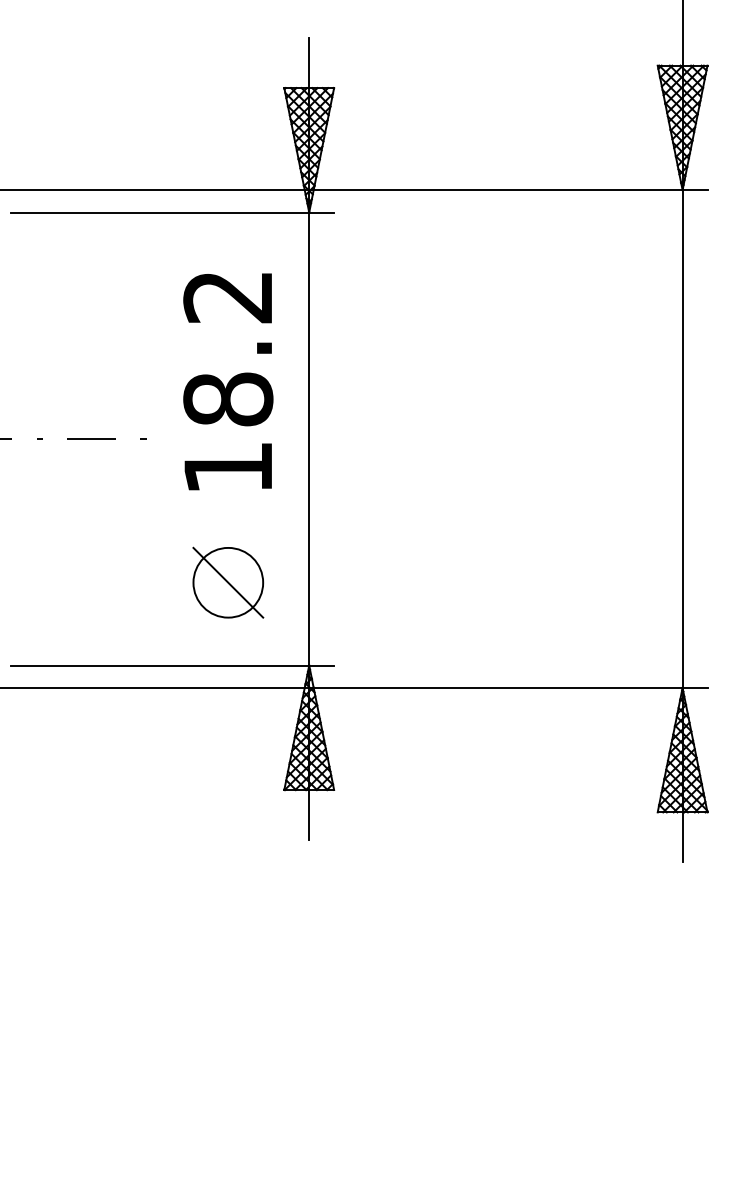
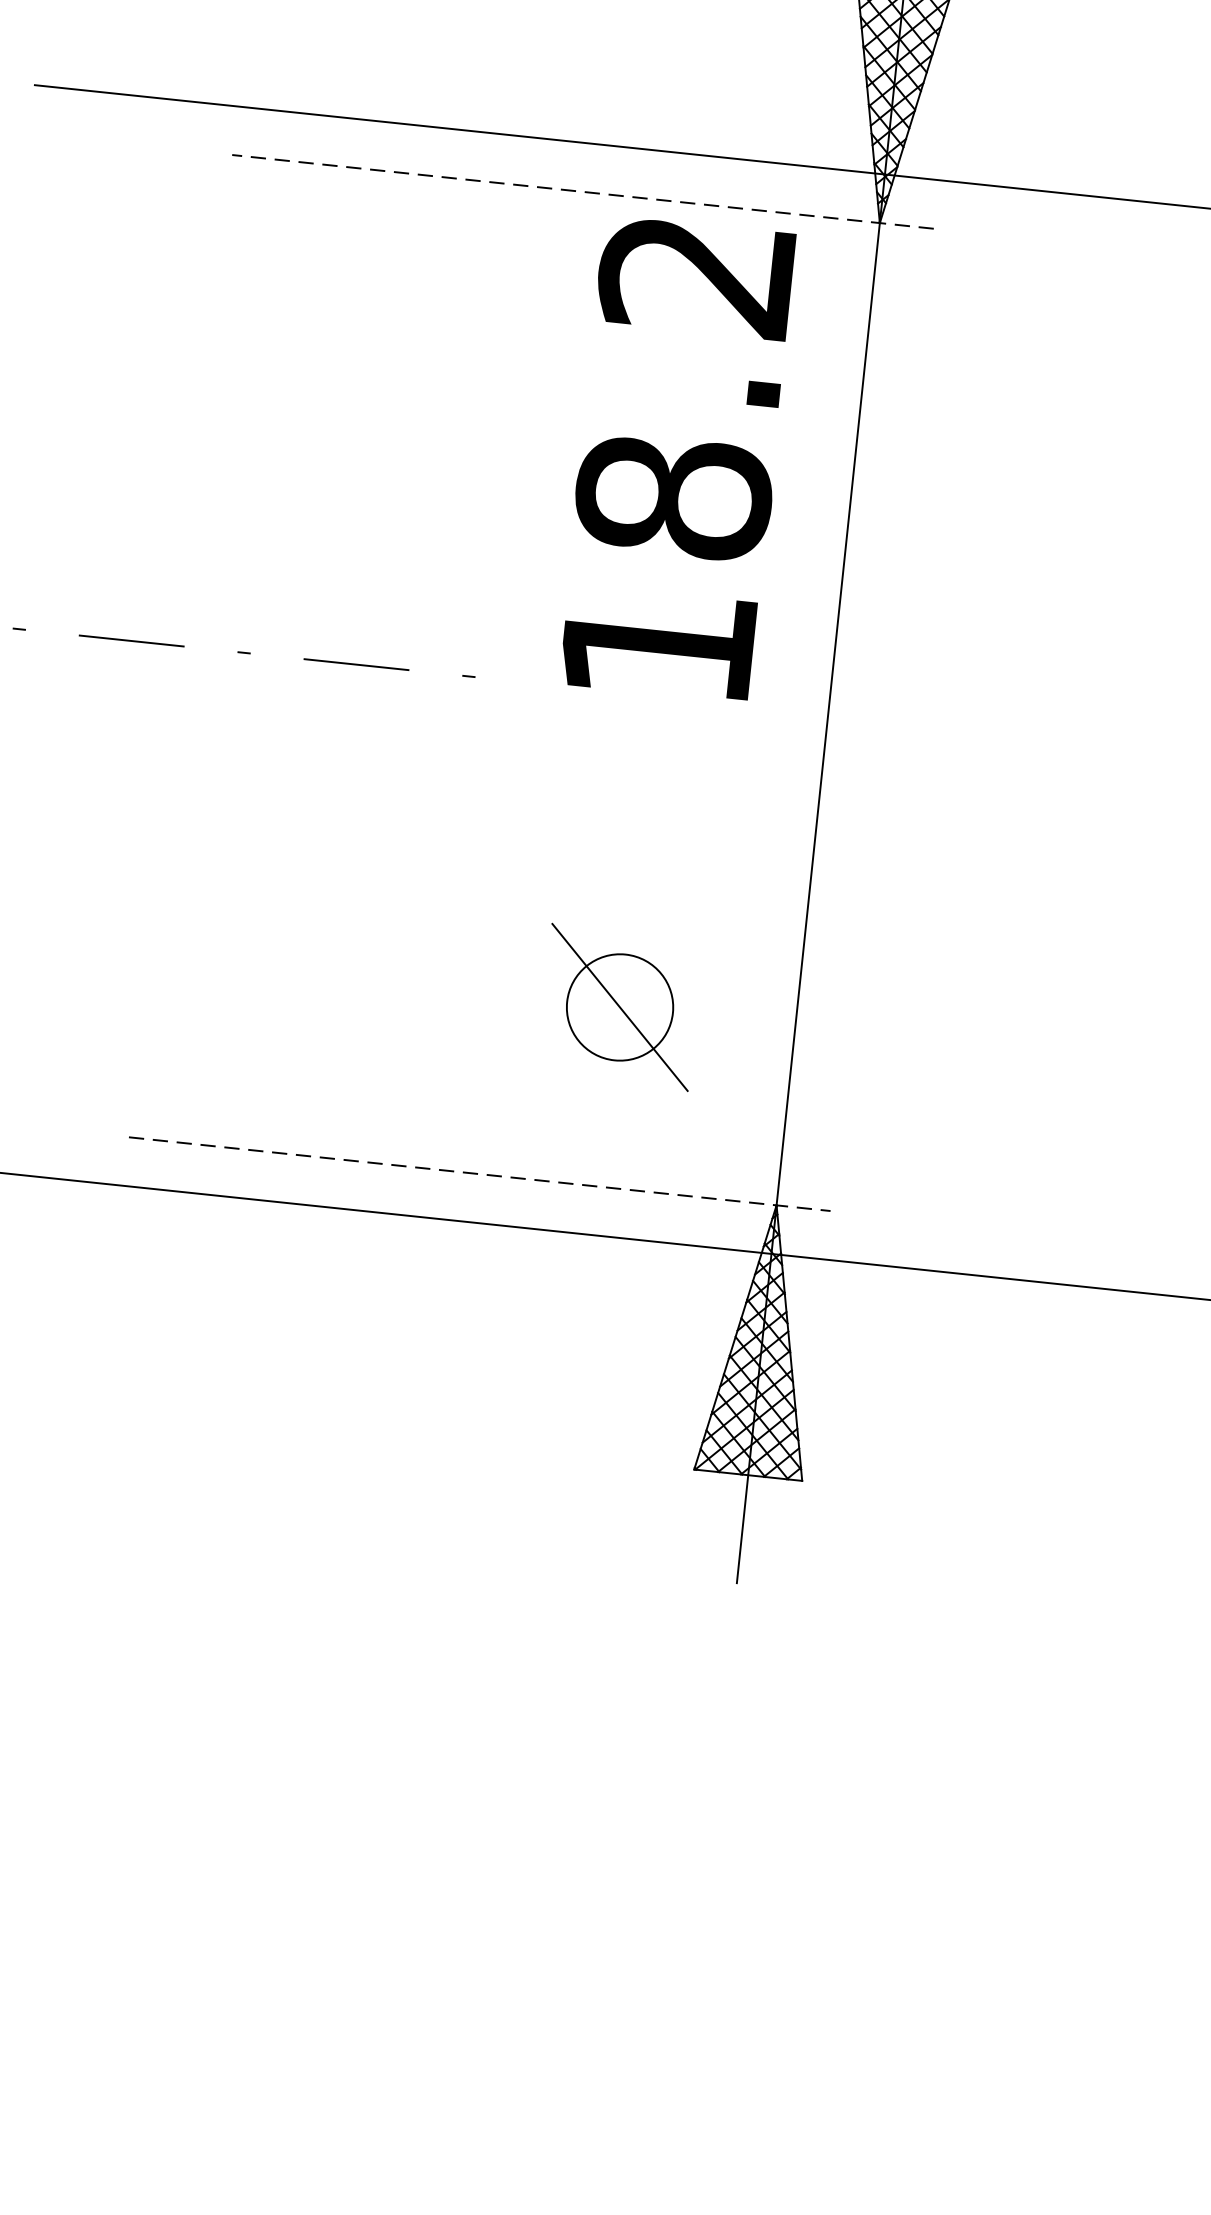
line: (172, 212) -> (583, 191), solid -> dashed
text: (228, 381) -> (678, 458), moved
circle: (228, 582) -> (620, 1006), size x0.7
line: (172, 665) -> (480, 1174), solid -> dashed

